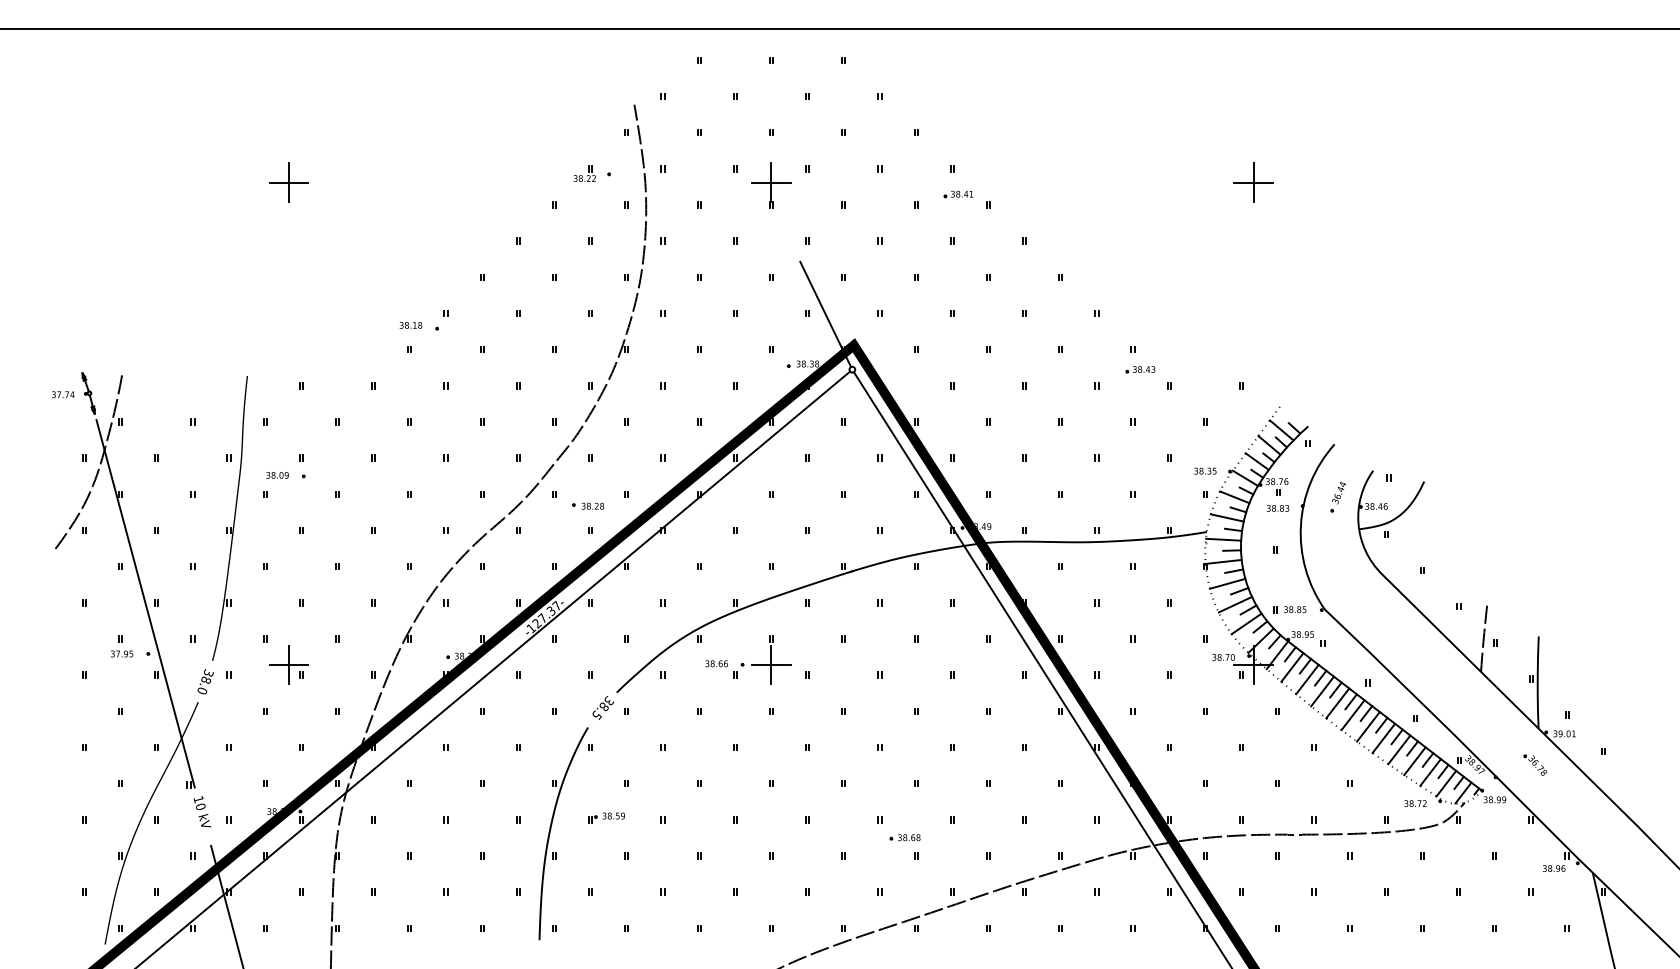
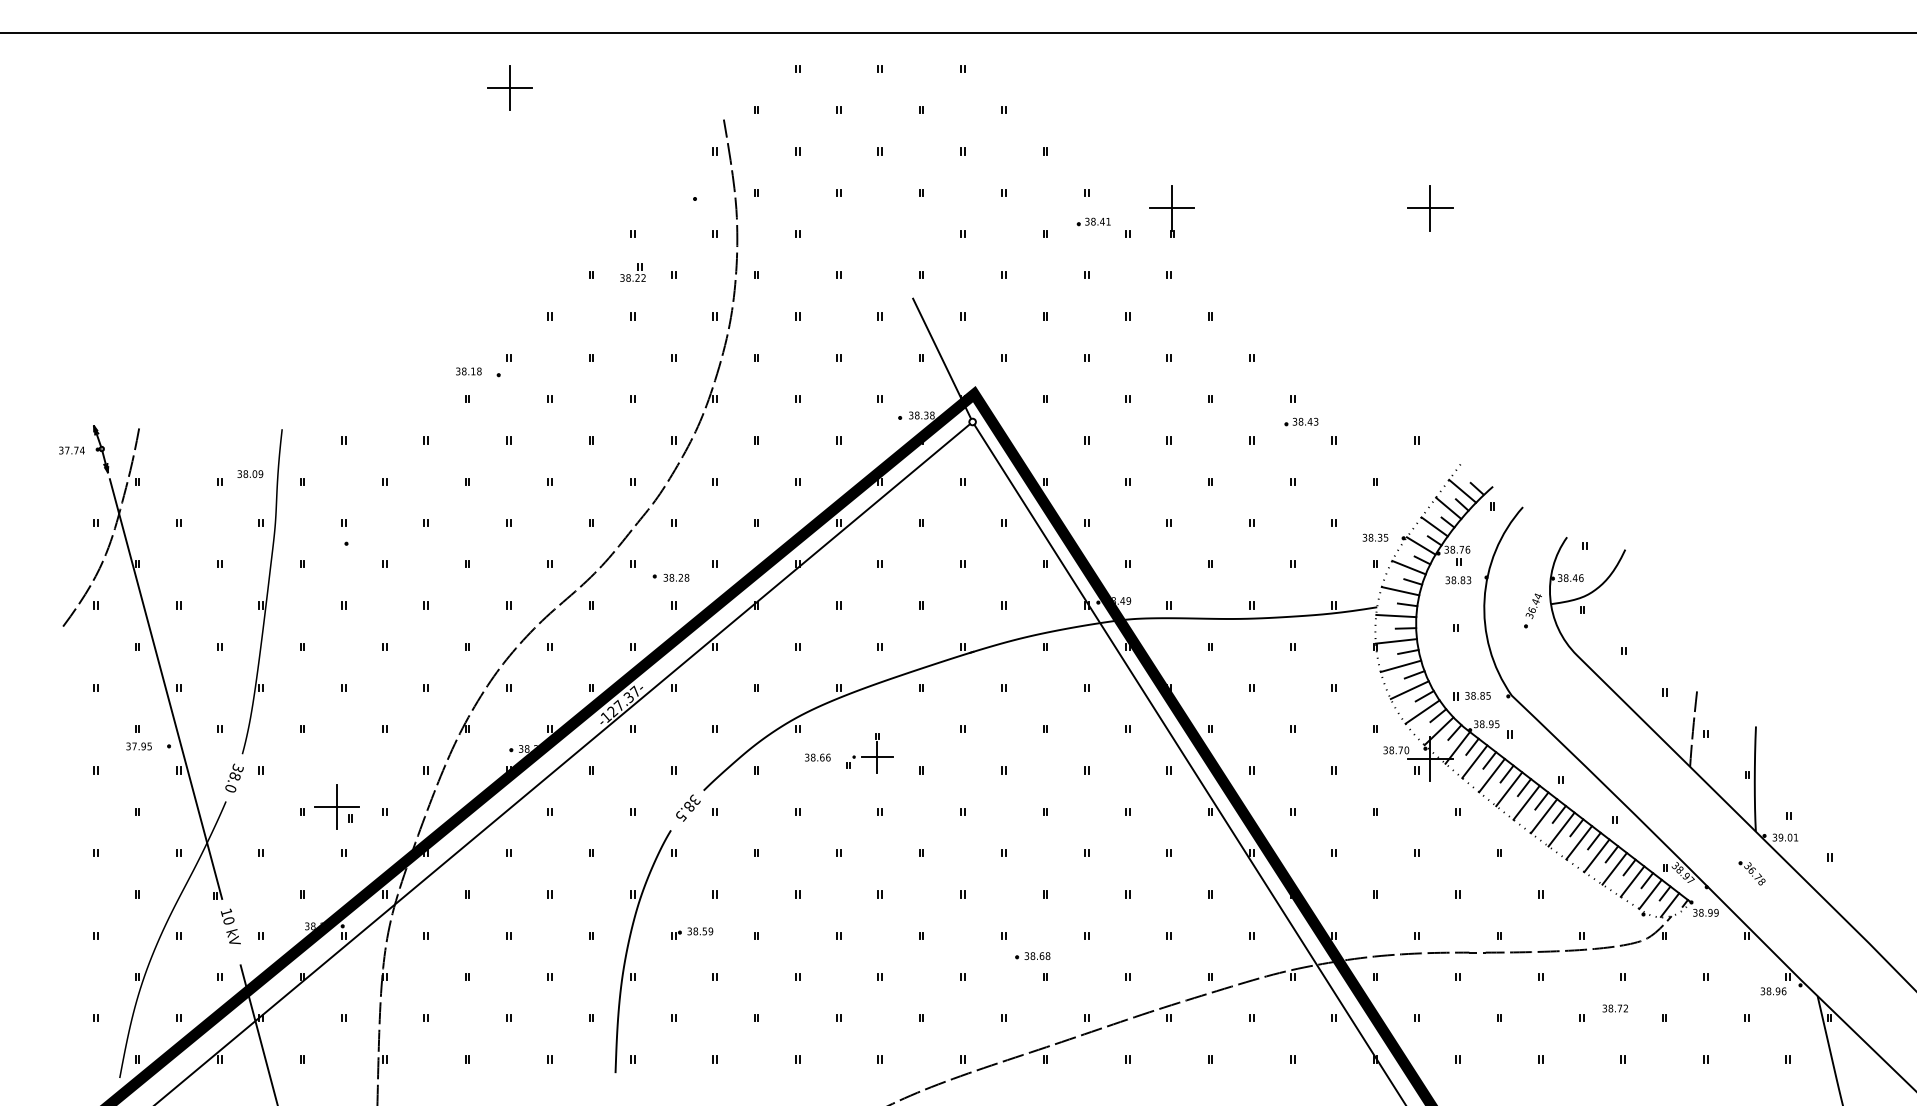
part: (584, 173) -> (632, 272), moved
part: (288, 182) -> (509, 87), moved
part: (771, 185) -> (1172, 211), moved
text: (277, 475) -> (250, 474), moved
part: (1338, 497) -> (1533, 611), moved
part: (762, 659) -> (870, 752), size x0.7
part: (288, 664) -> (335, 806), moved
text: (1415, 803) -> (1615, 1008), moved

